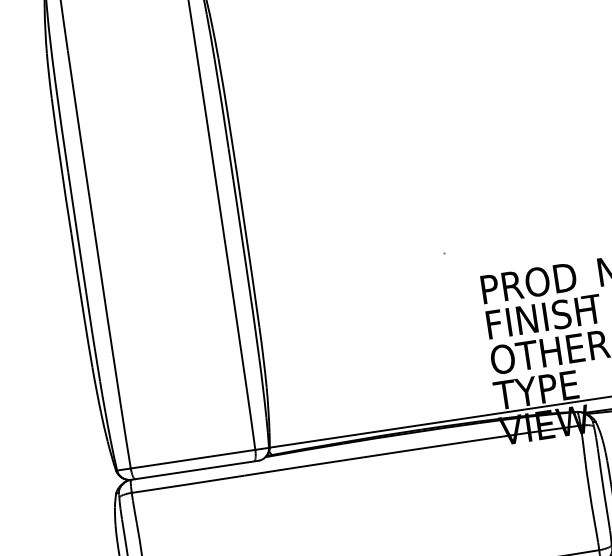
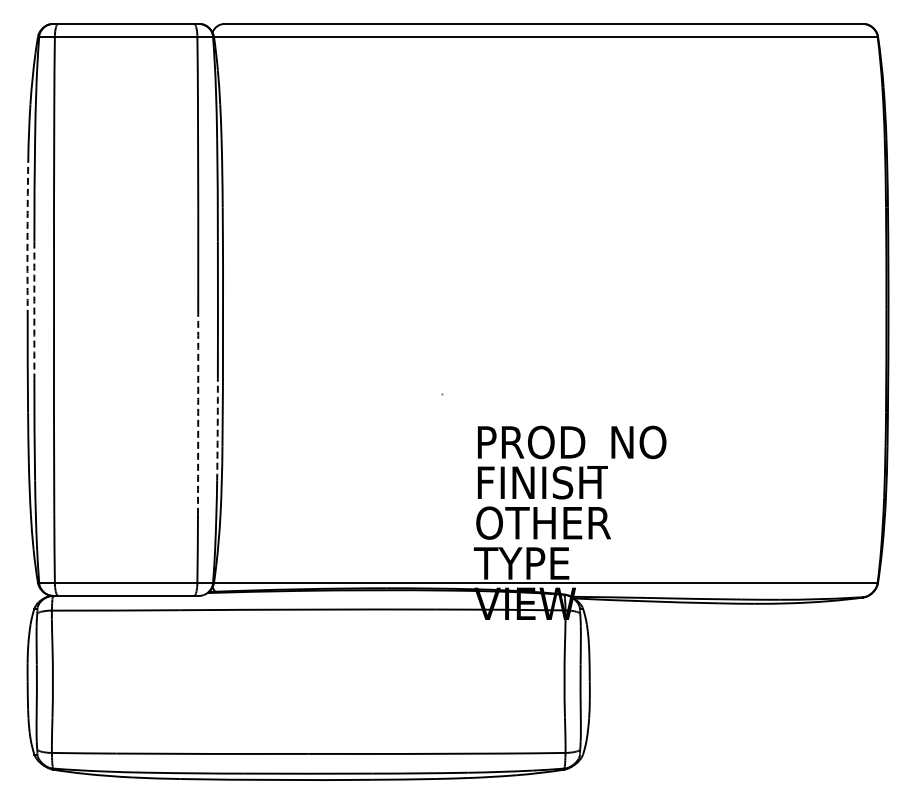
arc: (61, 165) -> (27, 232), solid -> dashed
arc: (77, 231) -> (34, 309), solid -> dashed
arc: (234, 300) -> (198, 412), solid -> dashed
arc: (252, 312) -> (217, 429), solid -> dashed

